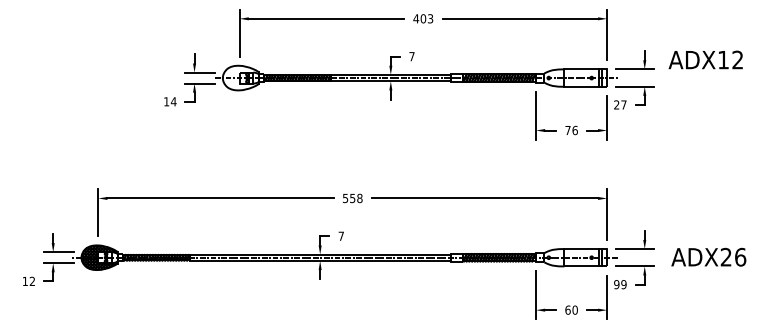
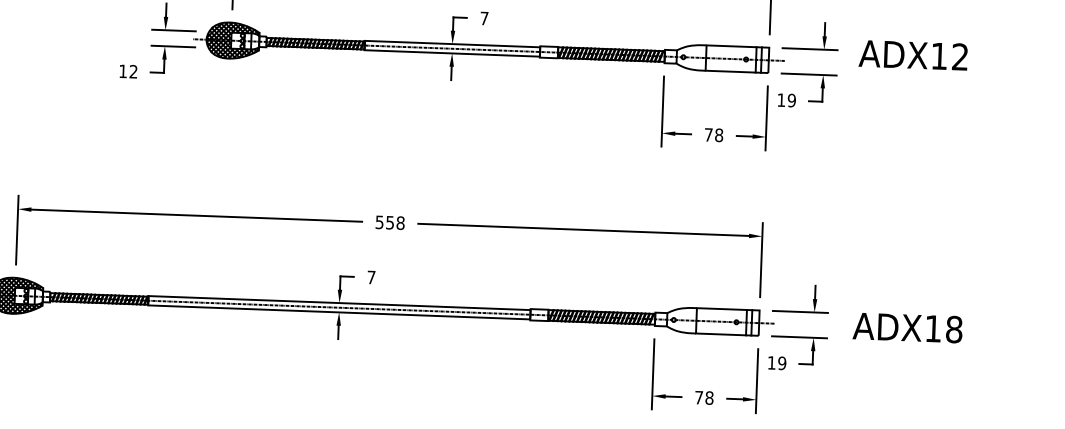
text: (705, 59) -> (913, 54), moved
hatch: (240, 77) -> (232, 39), added
text: (173, 101) -> (133, 71), 14 -> 12
text: (620, 104) -> (786, 99), 27 -> 19
text: (574, 129) -> (718, 133), 76 -> 78
text: (733, 256) -> (943, 328), ADX26 -> ADX18
text: (616, 284) -> (771, 362), 99 -> 19
text: (571, 309) -> (704, 396), 60 -> 78

